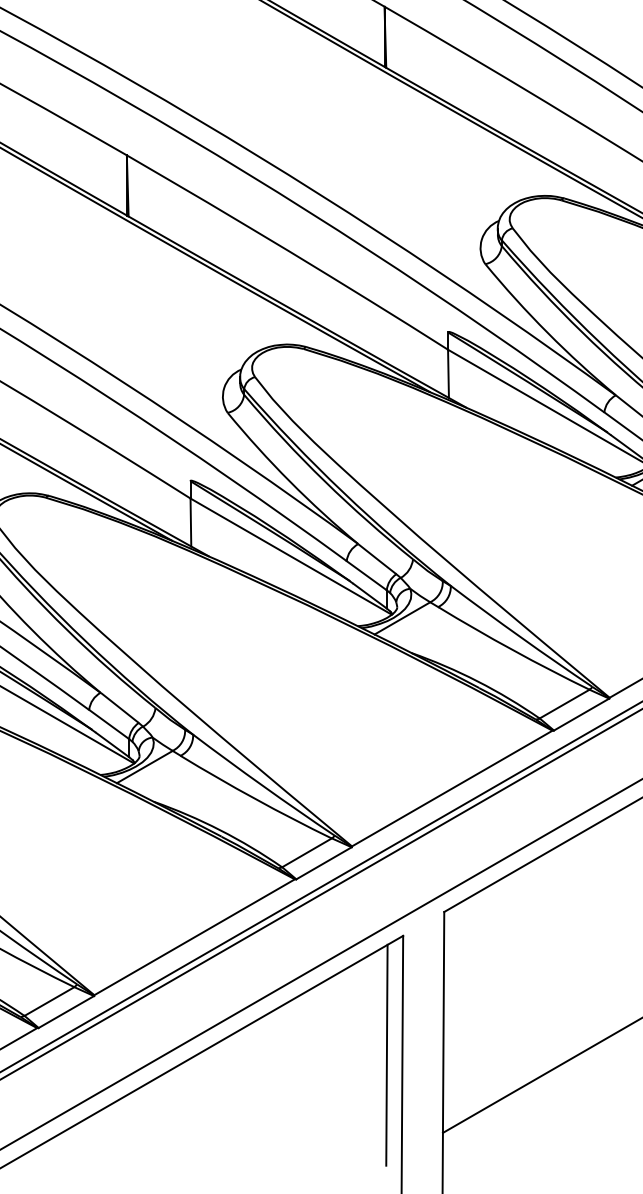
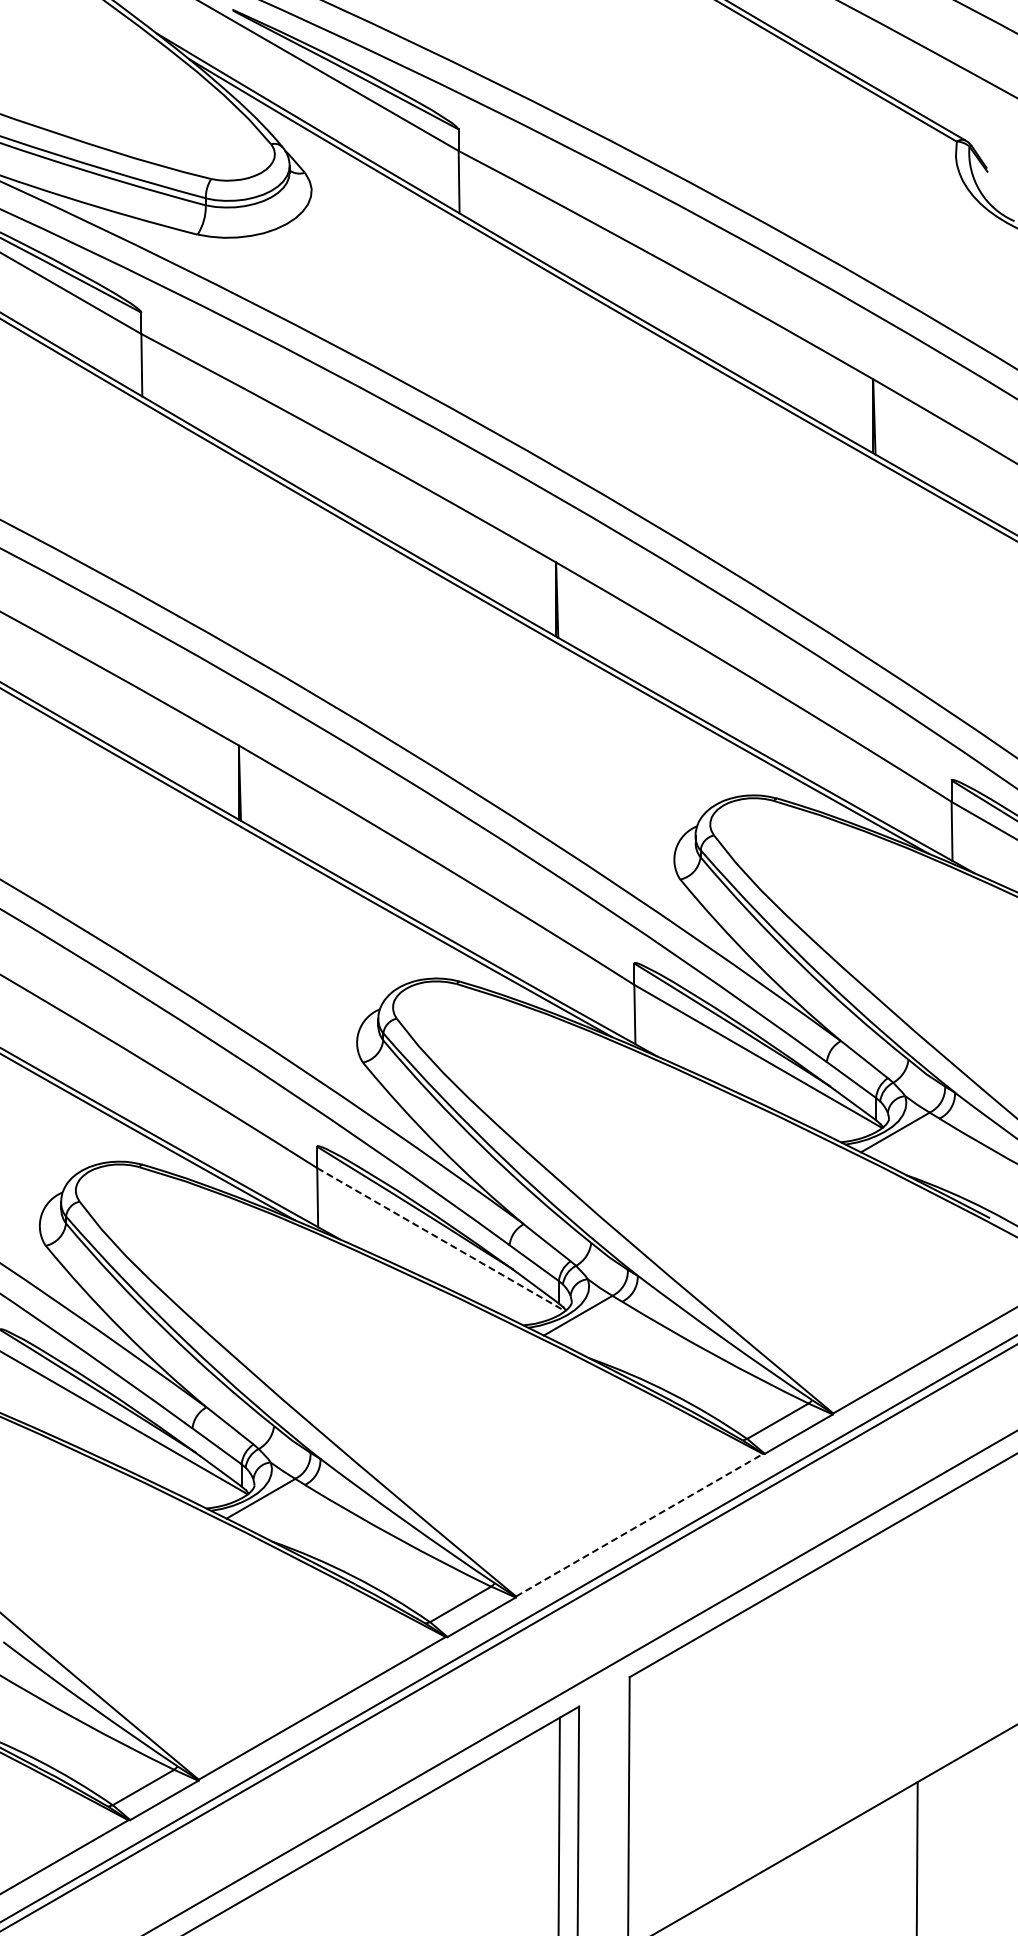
line: (291, 556) -> (441, 1239), solid -> dashed
line: (452, 788) -> (639, 1525), solid -> dashed

